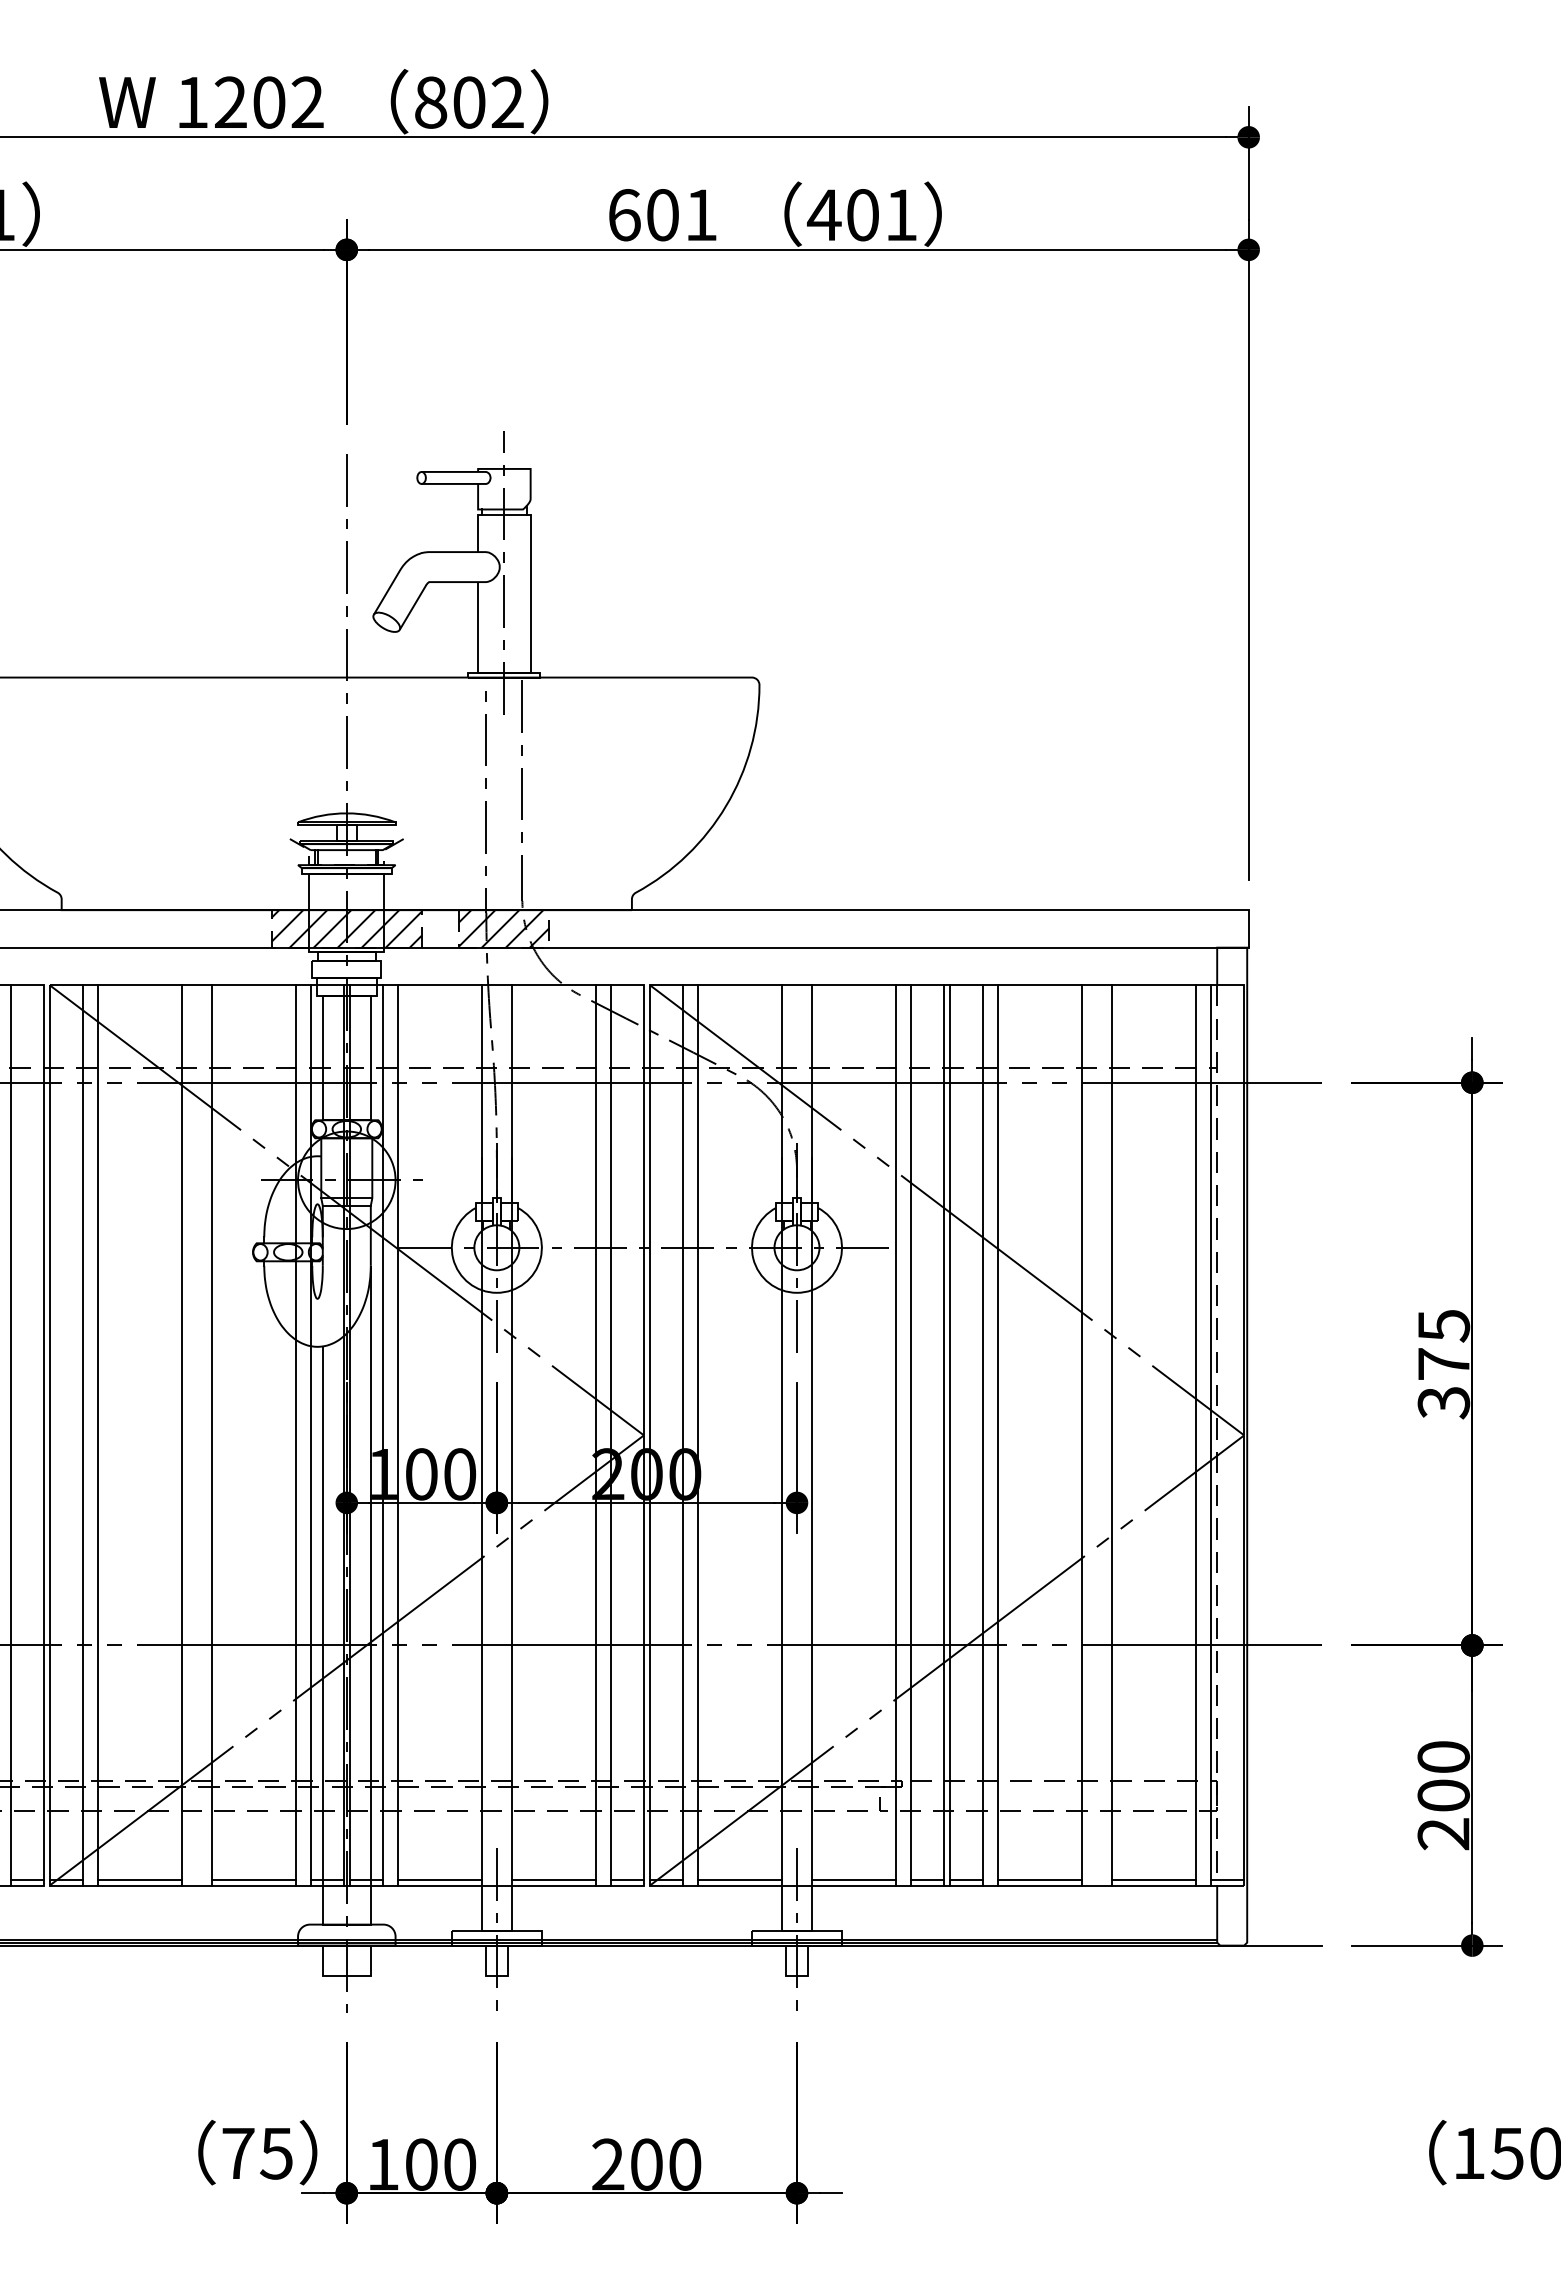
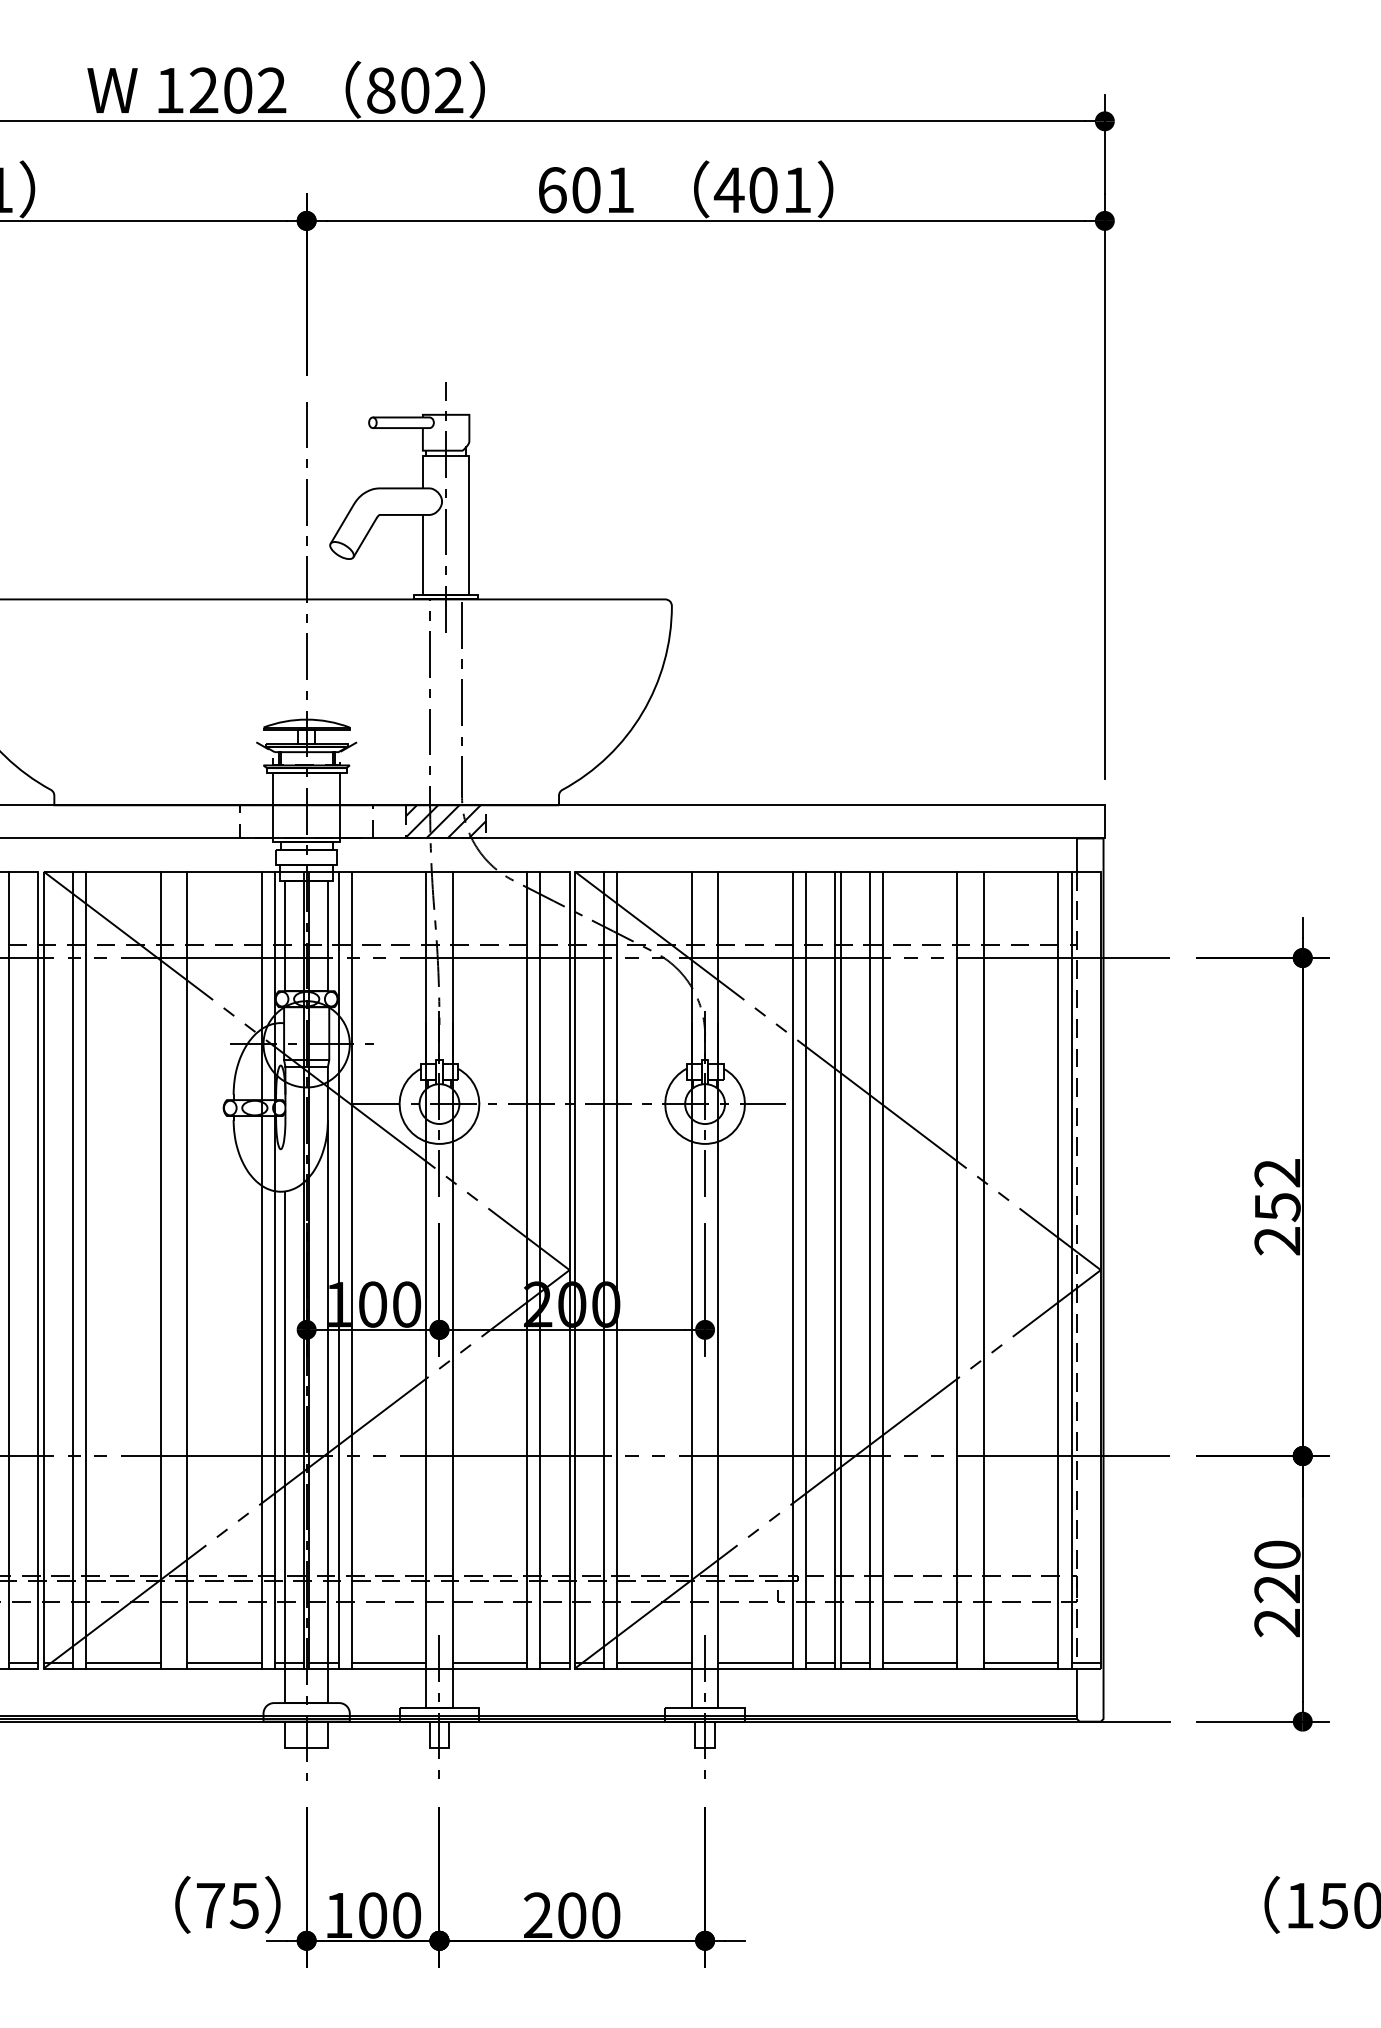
hatch: (346, 928) -> (306, 821), removed
text: (1443, 1364) -> (1277, 1207), 375 -> 252
text: (1443, 1795) -> (1277, 1588), 200 -> 220

